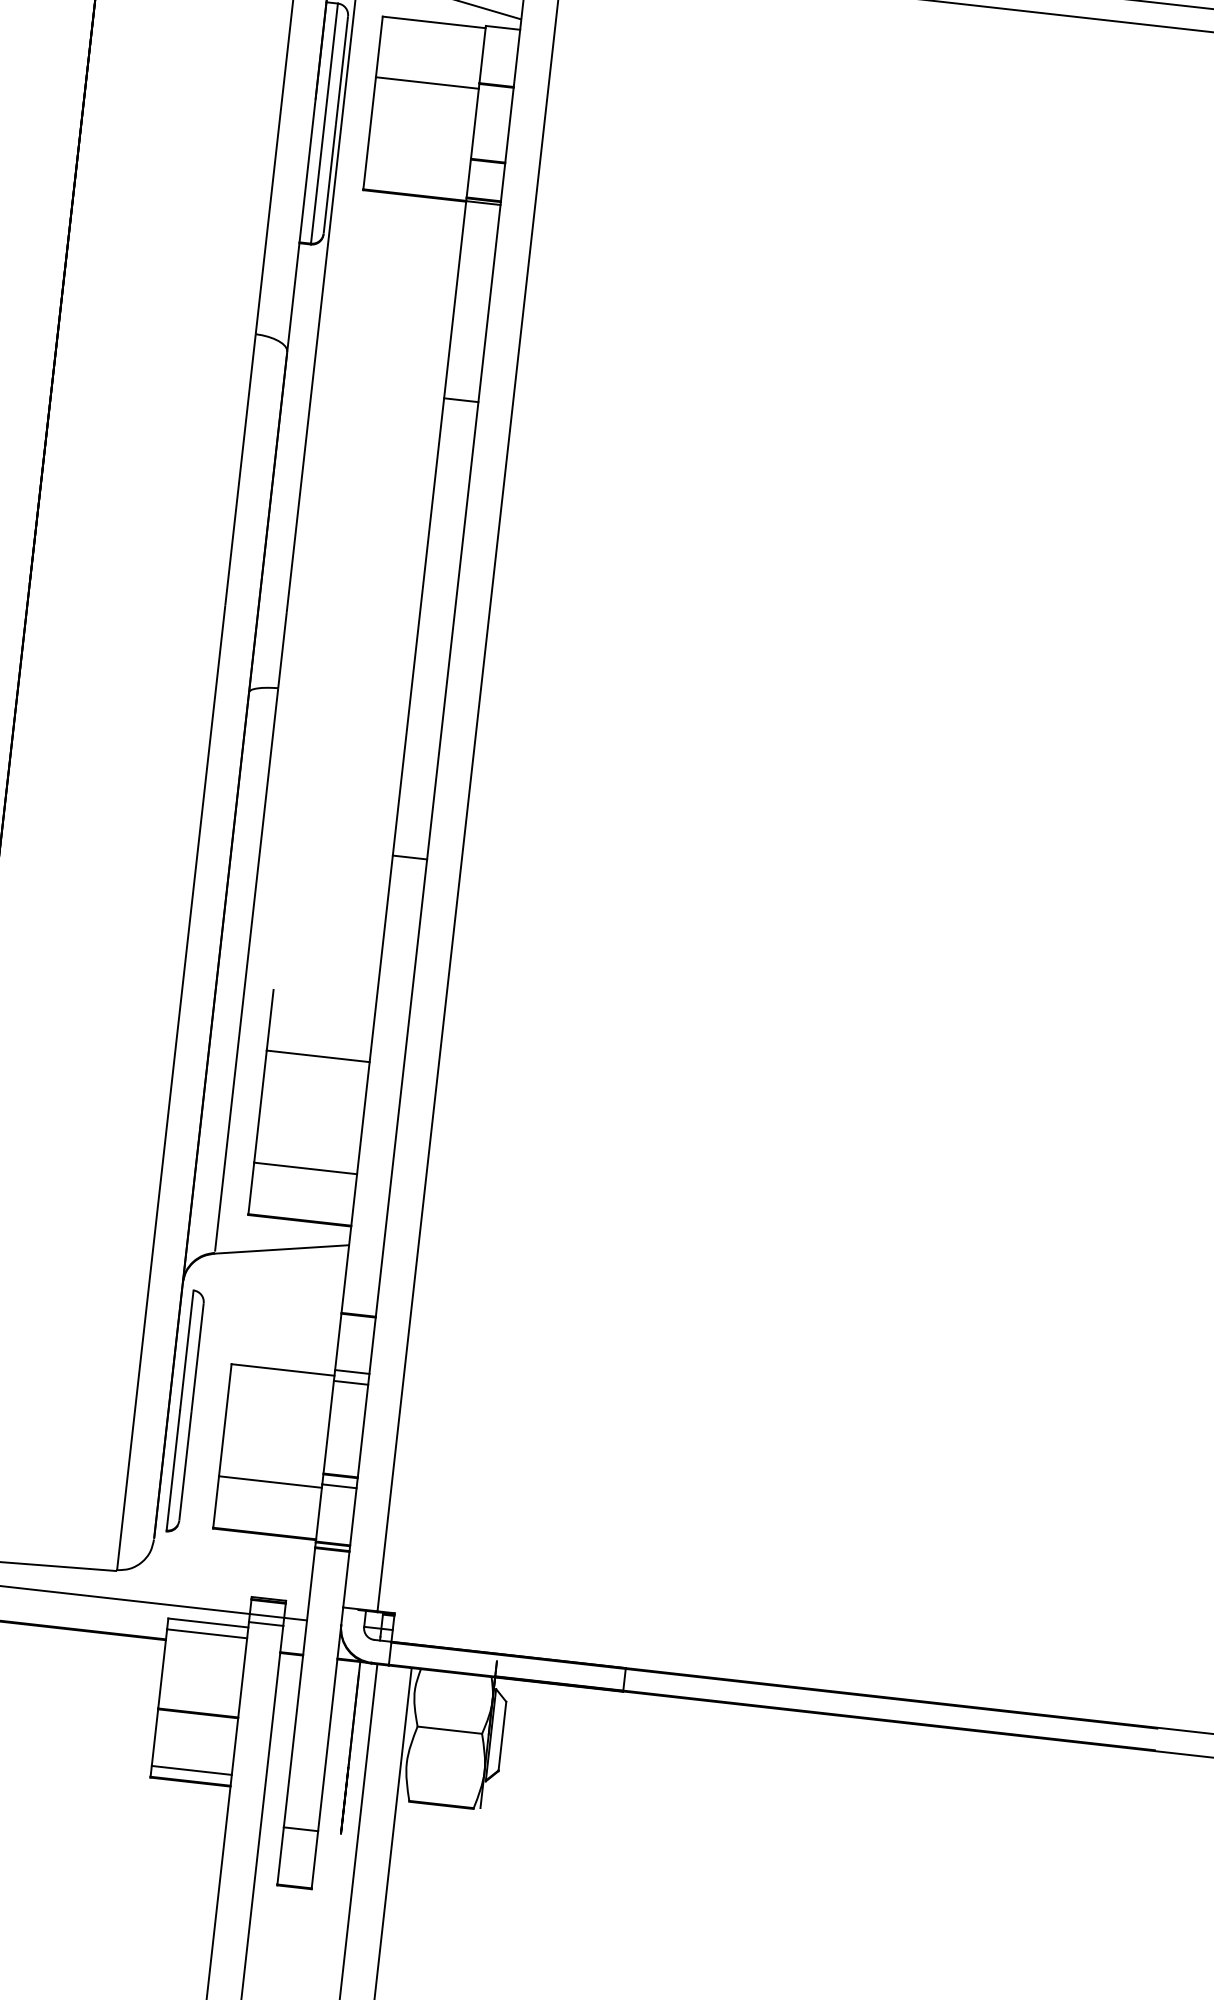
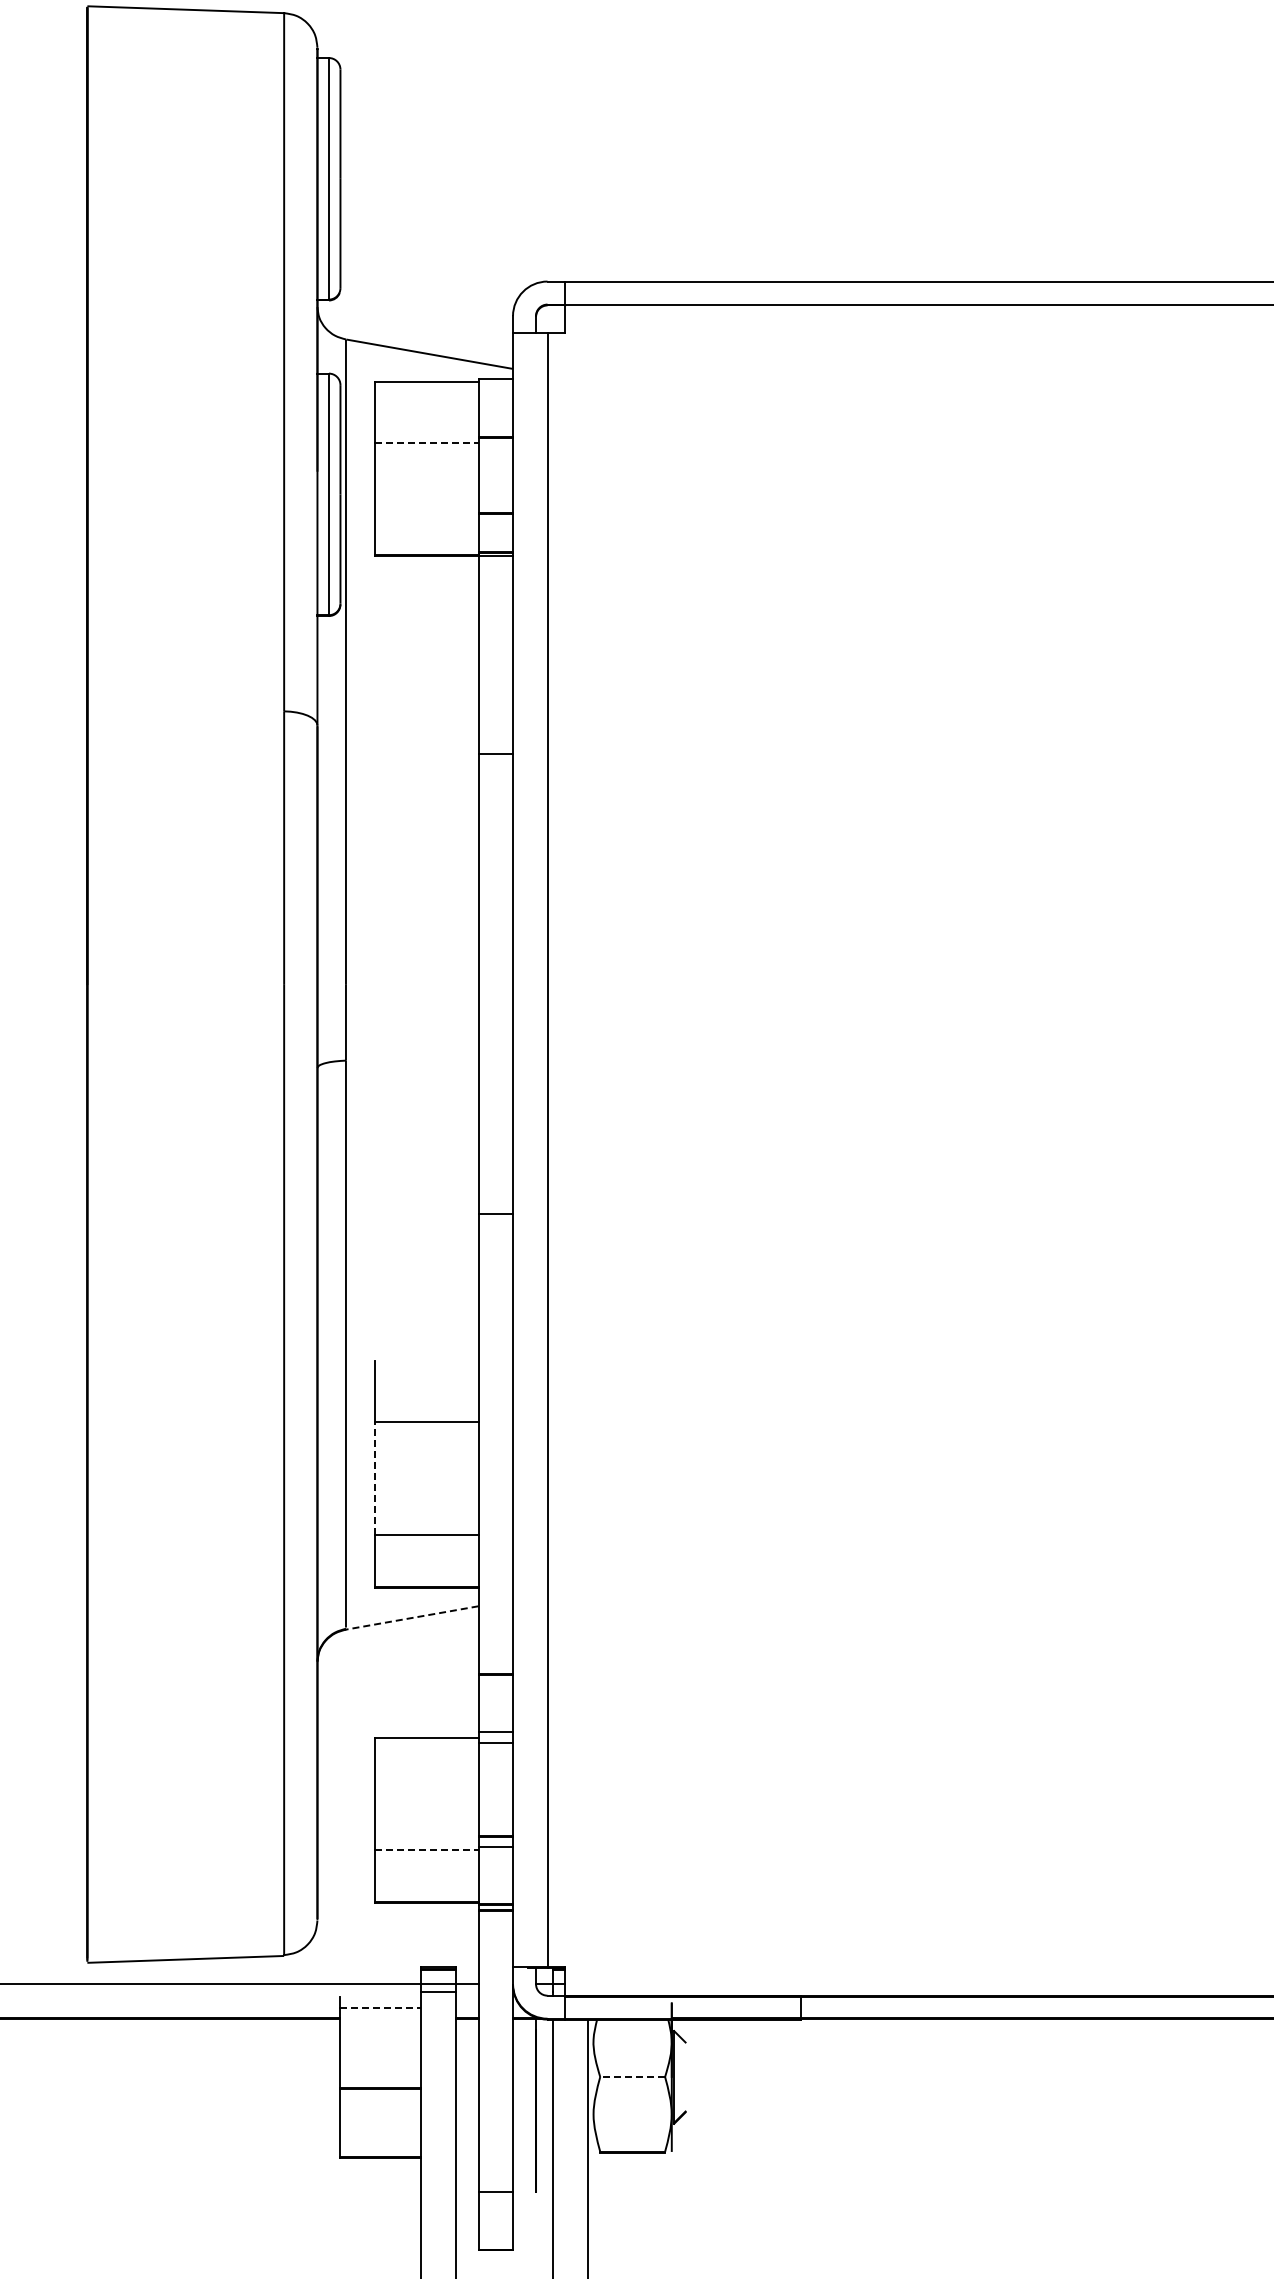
line: (427, 82) -> (426, 442), solid -> dashed
line: (260, 1105) -> (374, 1477), solid -> dashed
line: (282, 1249) -> (412, 1617), solid -> dashed
part: (185, 1411) -> (334, 1789), removed
line: (270, 1482) -> (426, 1850), solid -> dashed
line: (208, 1623) -> (380, 1997), removed
line: (207, 1634) -> (381, 2008), solid -> dashed
line: (449, 1730) -> (632, 2077), solid -> dashed
line: (502, 1735) -> (685, 2076), removed
line: (191, 1770) -> (380, 2145), removed

